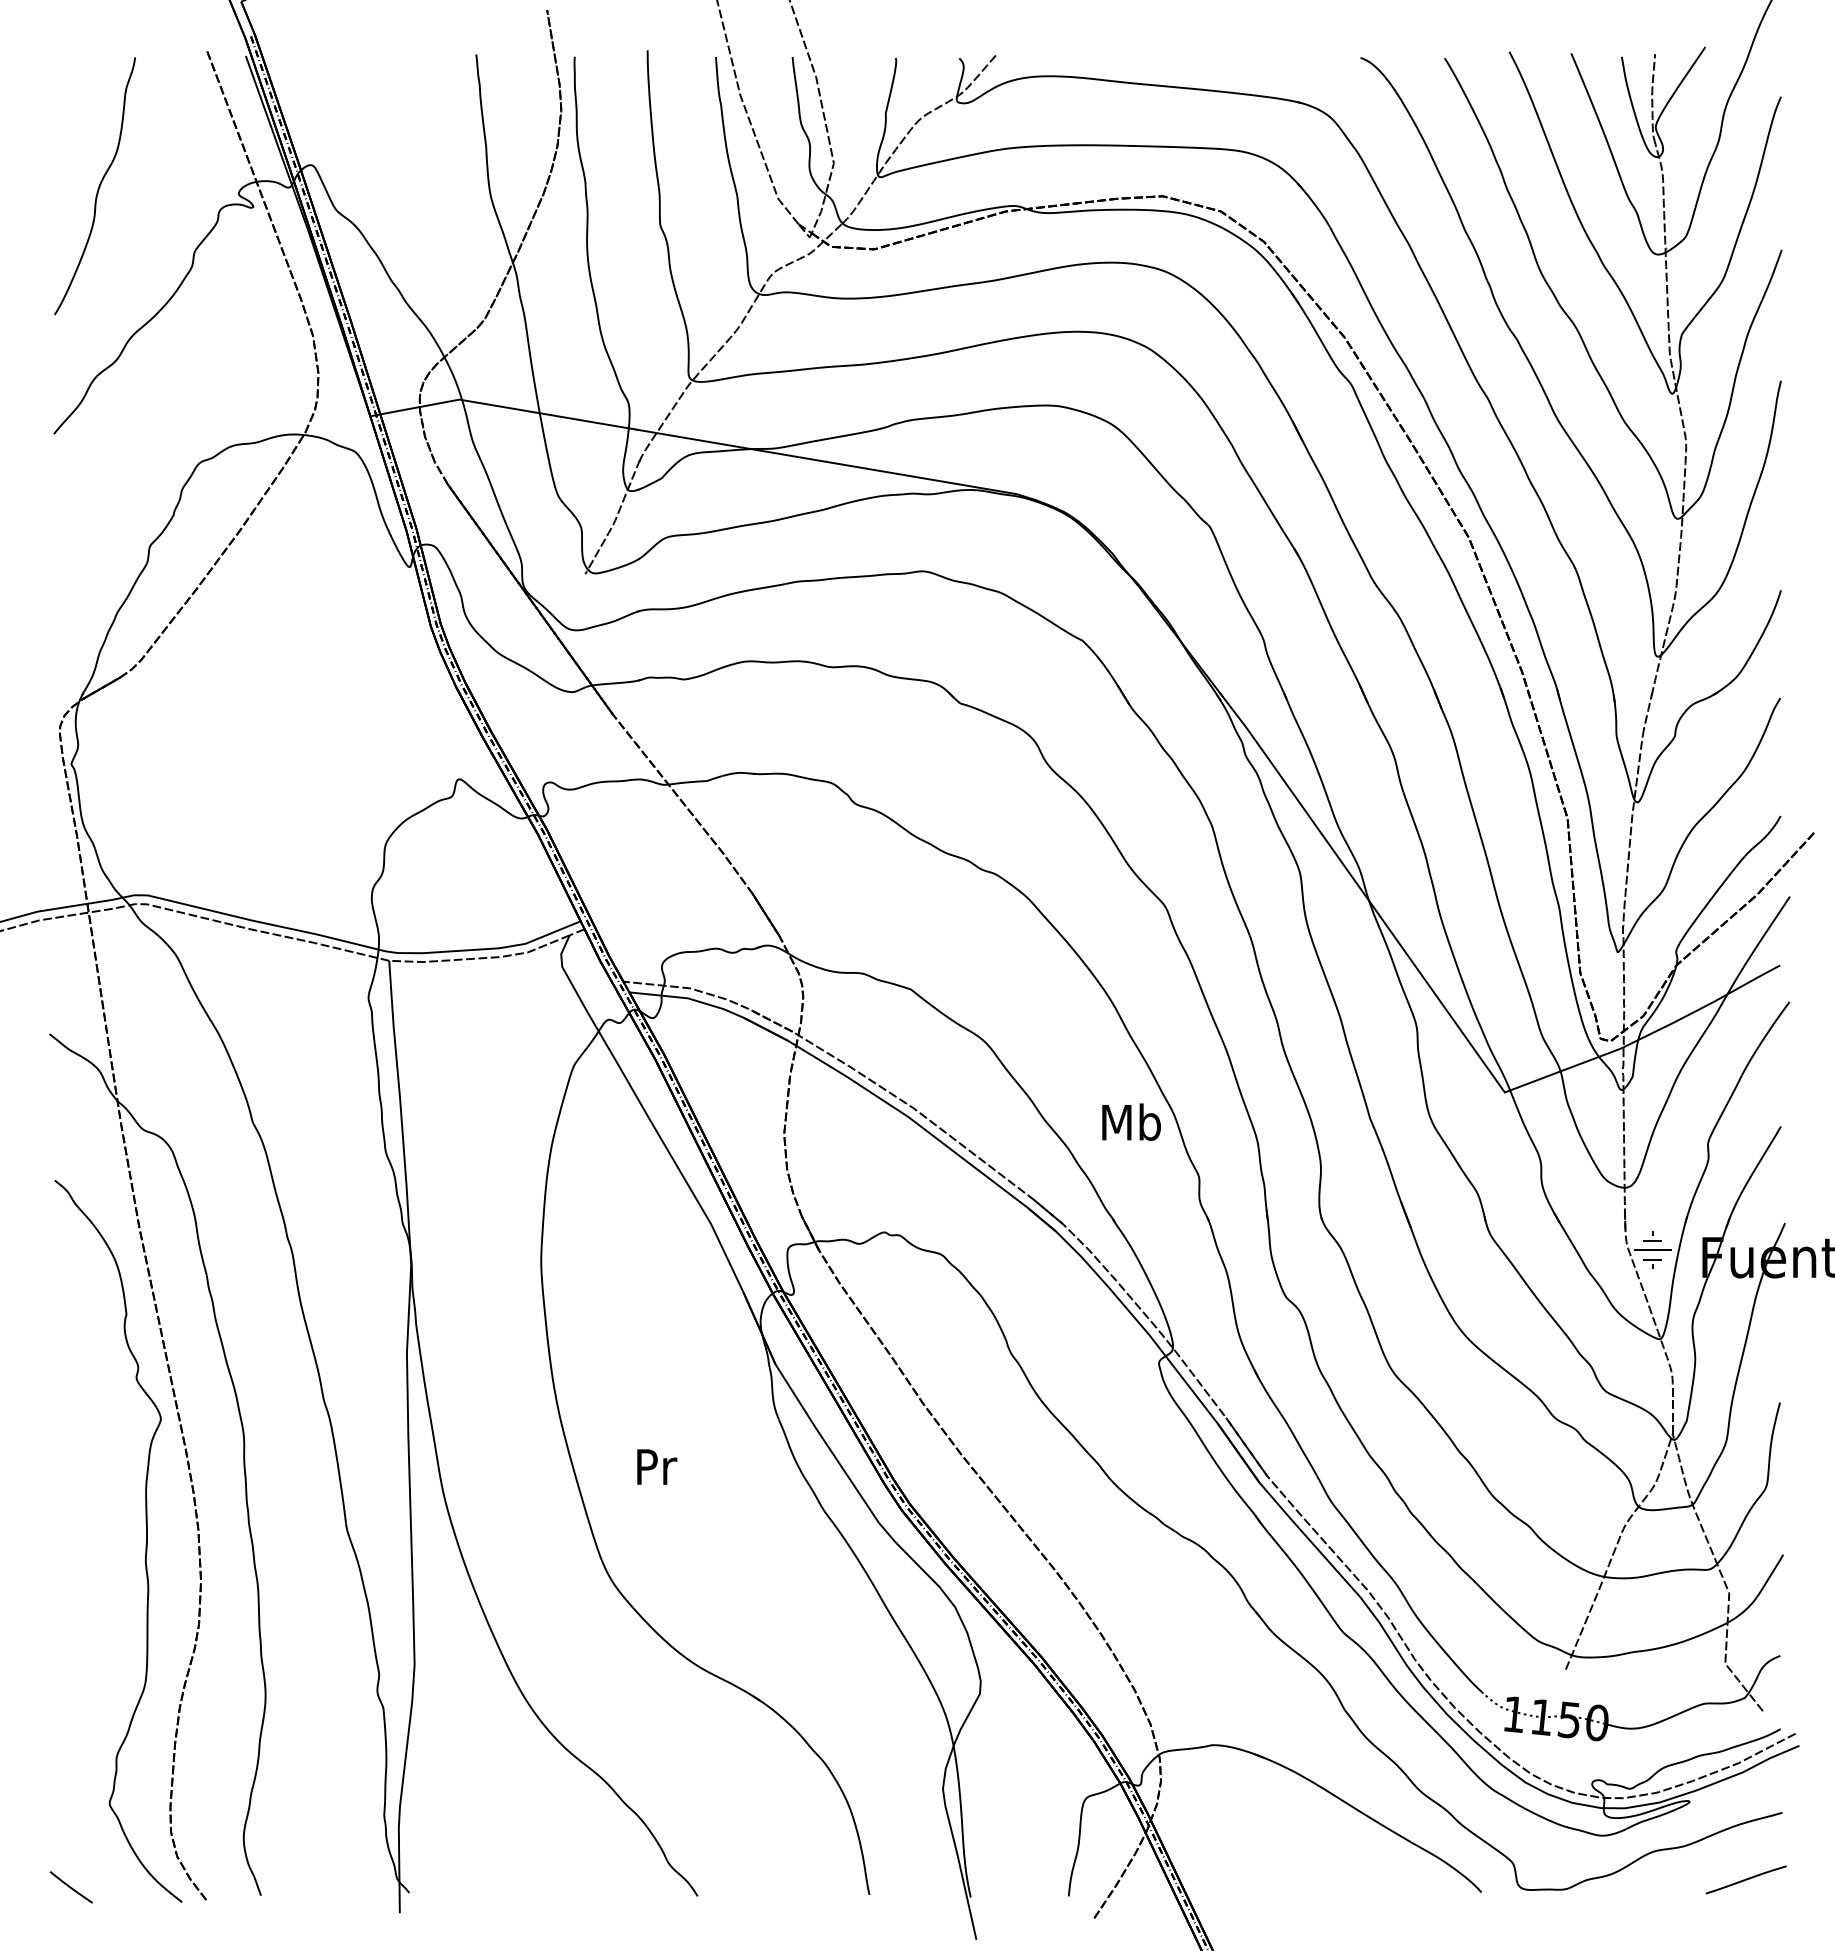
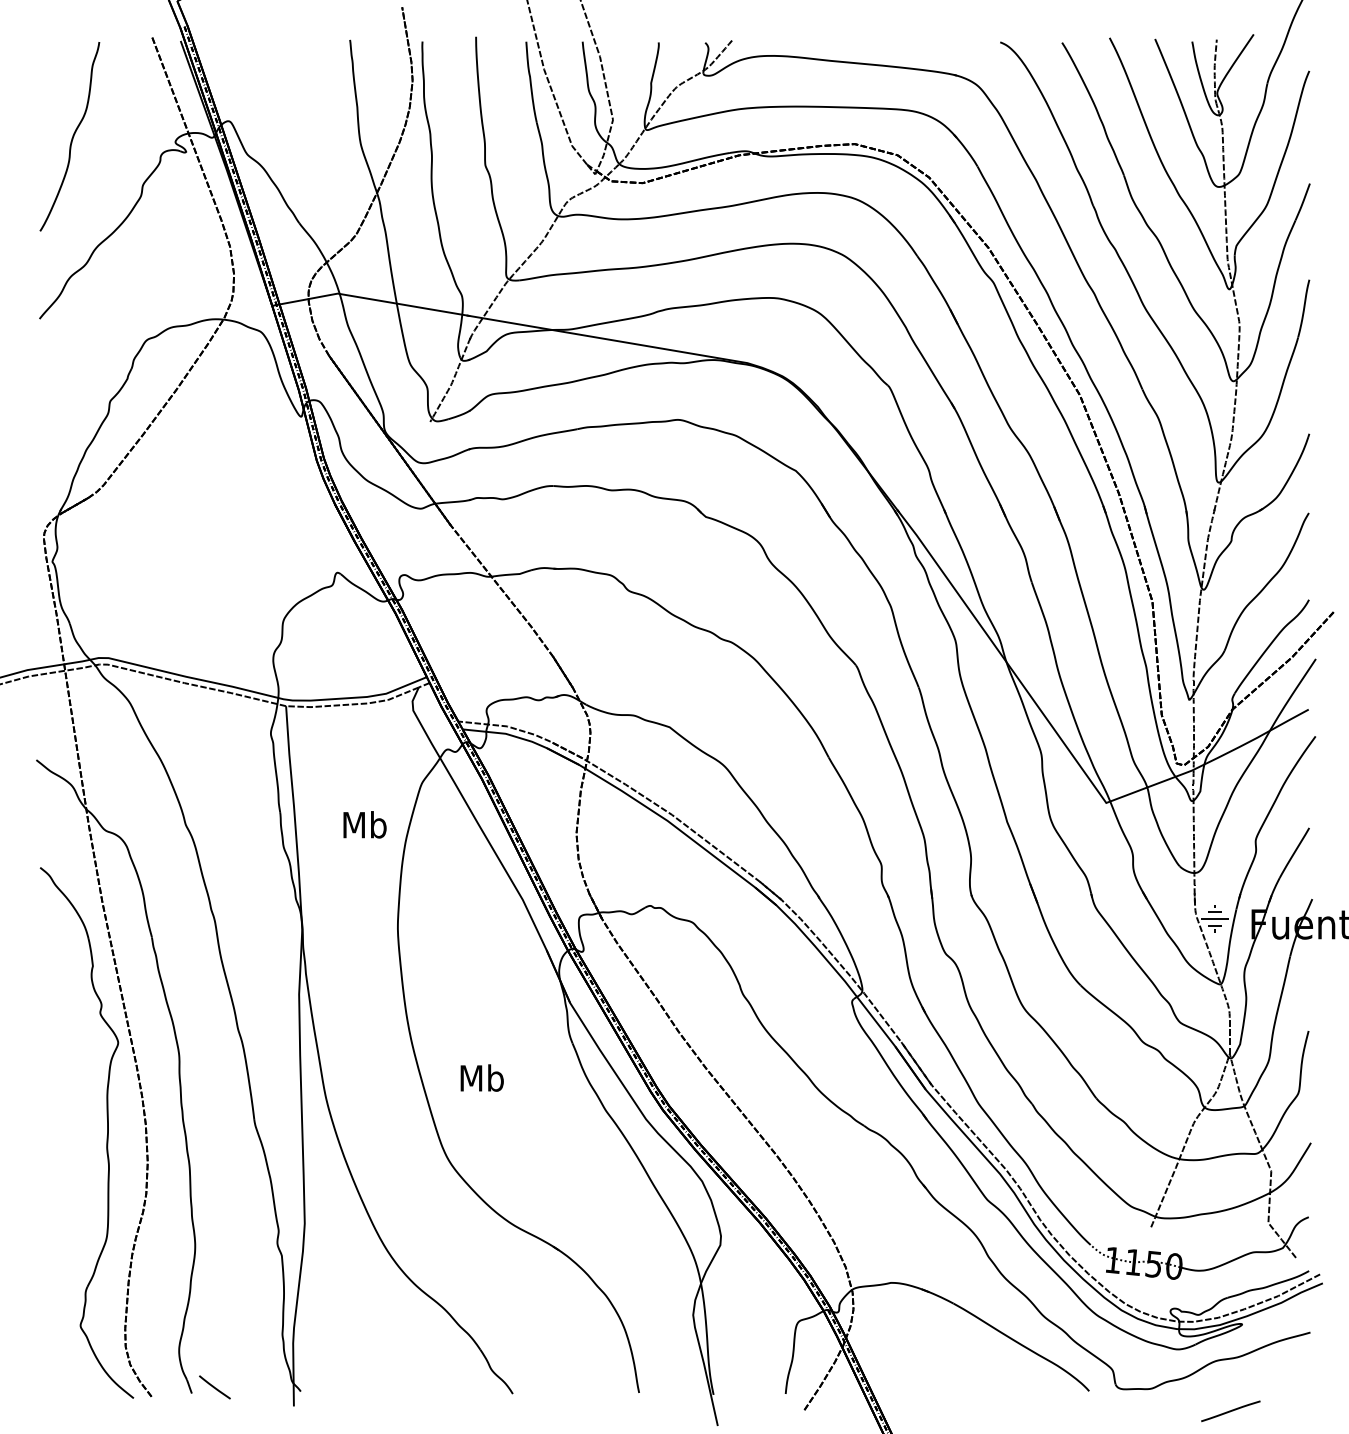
text: (1131, 1121) -> (364, 824), moved
text: (655, 1466) -> (481, 1077), Pr -> Mb
line: (1746, 1879) -> (1231, 1411), moved
line: (70, 1887) -> (214, 1387), moved

